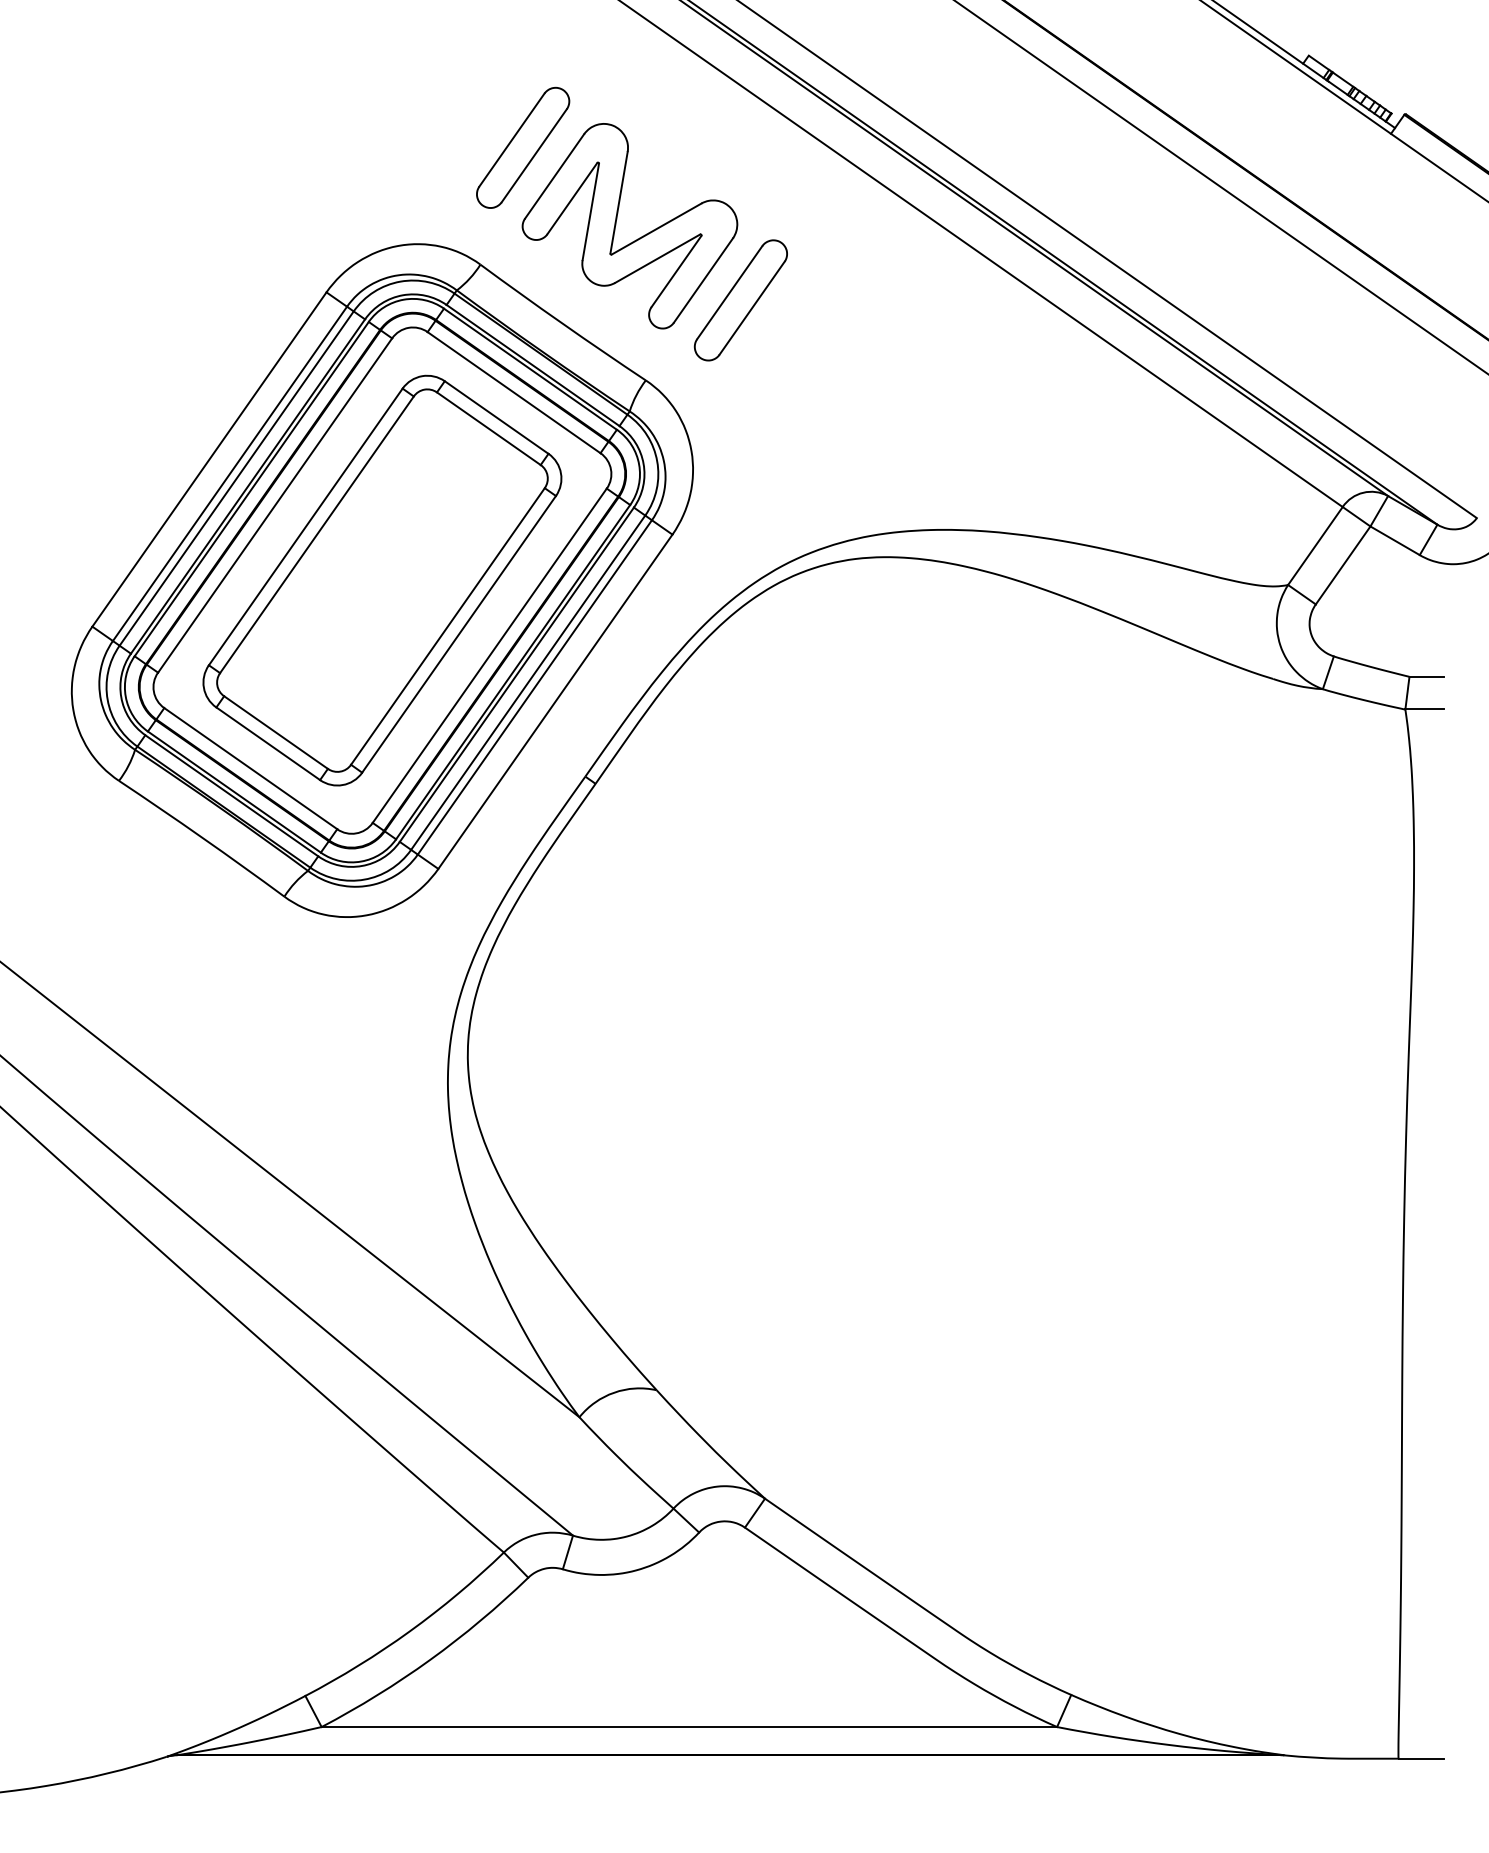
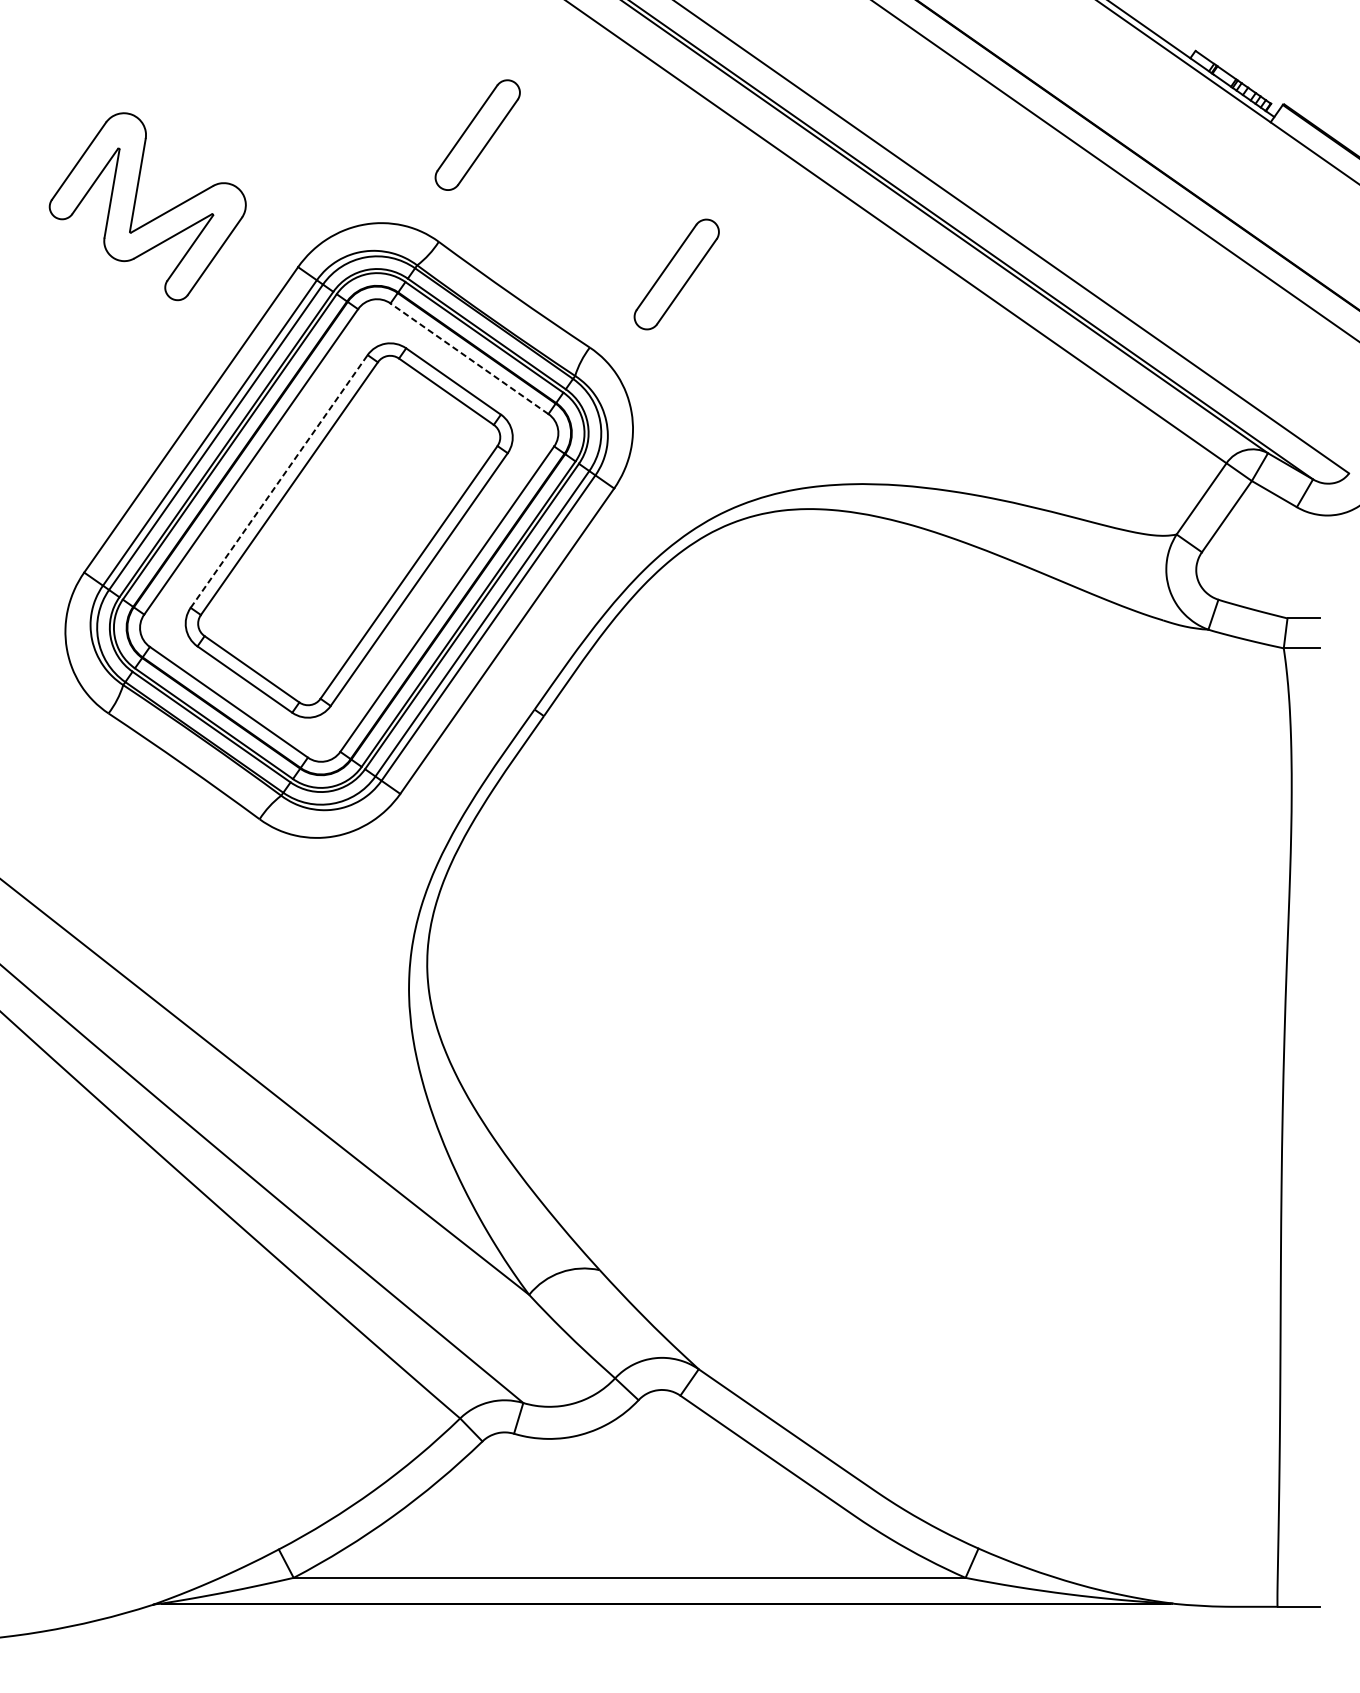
part: (616, 225) -> (135, 206), moved
line: (514, 392) -> (469, 358), solid -> dashed
line: (305, 526) -> (278, 481), solid -> dashed

